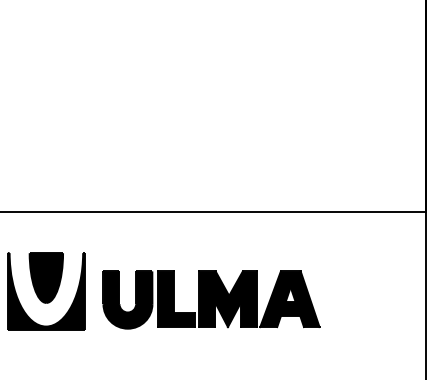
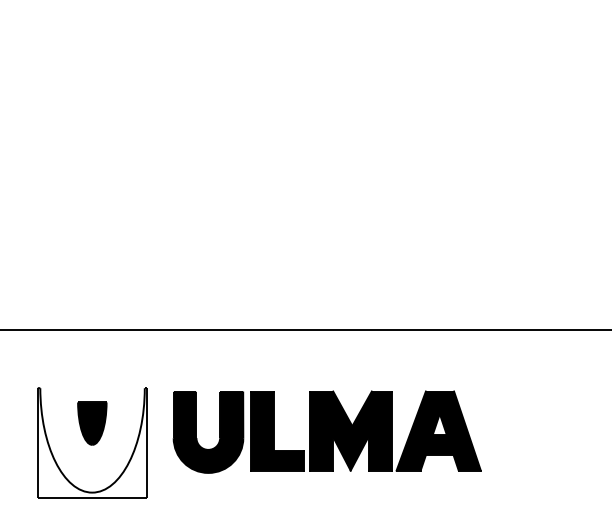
part: (45, 277) -> (91, 422), size x0.6
fill: (45, 291) -> (91, 442), removed
part: (211, 299) -> (327, 431), moved

